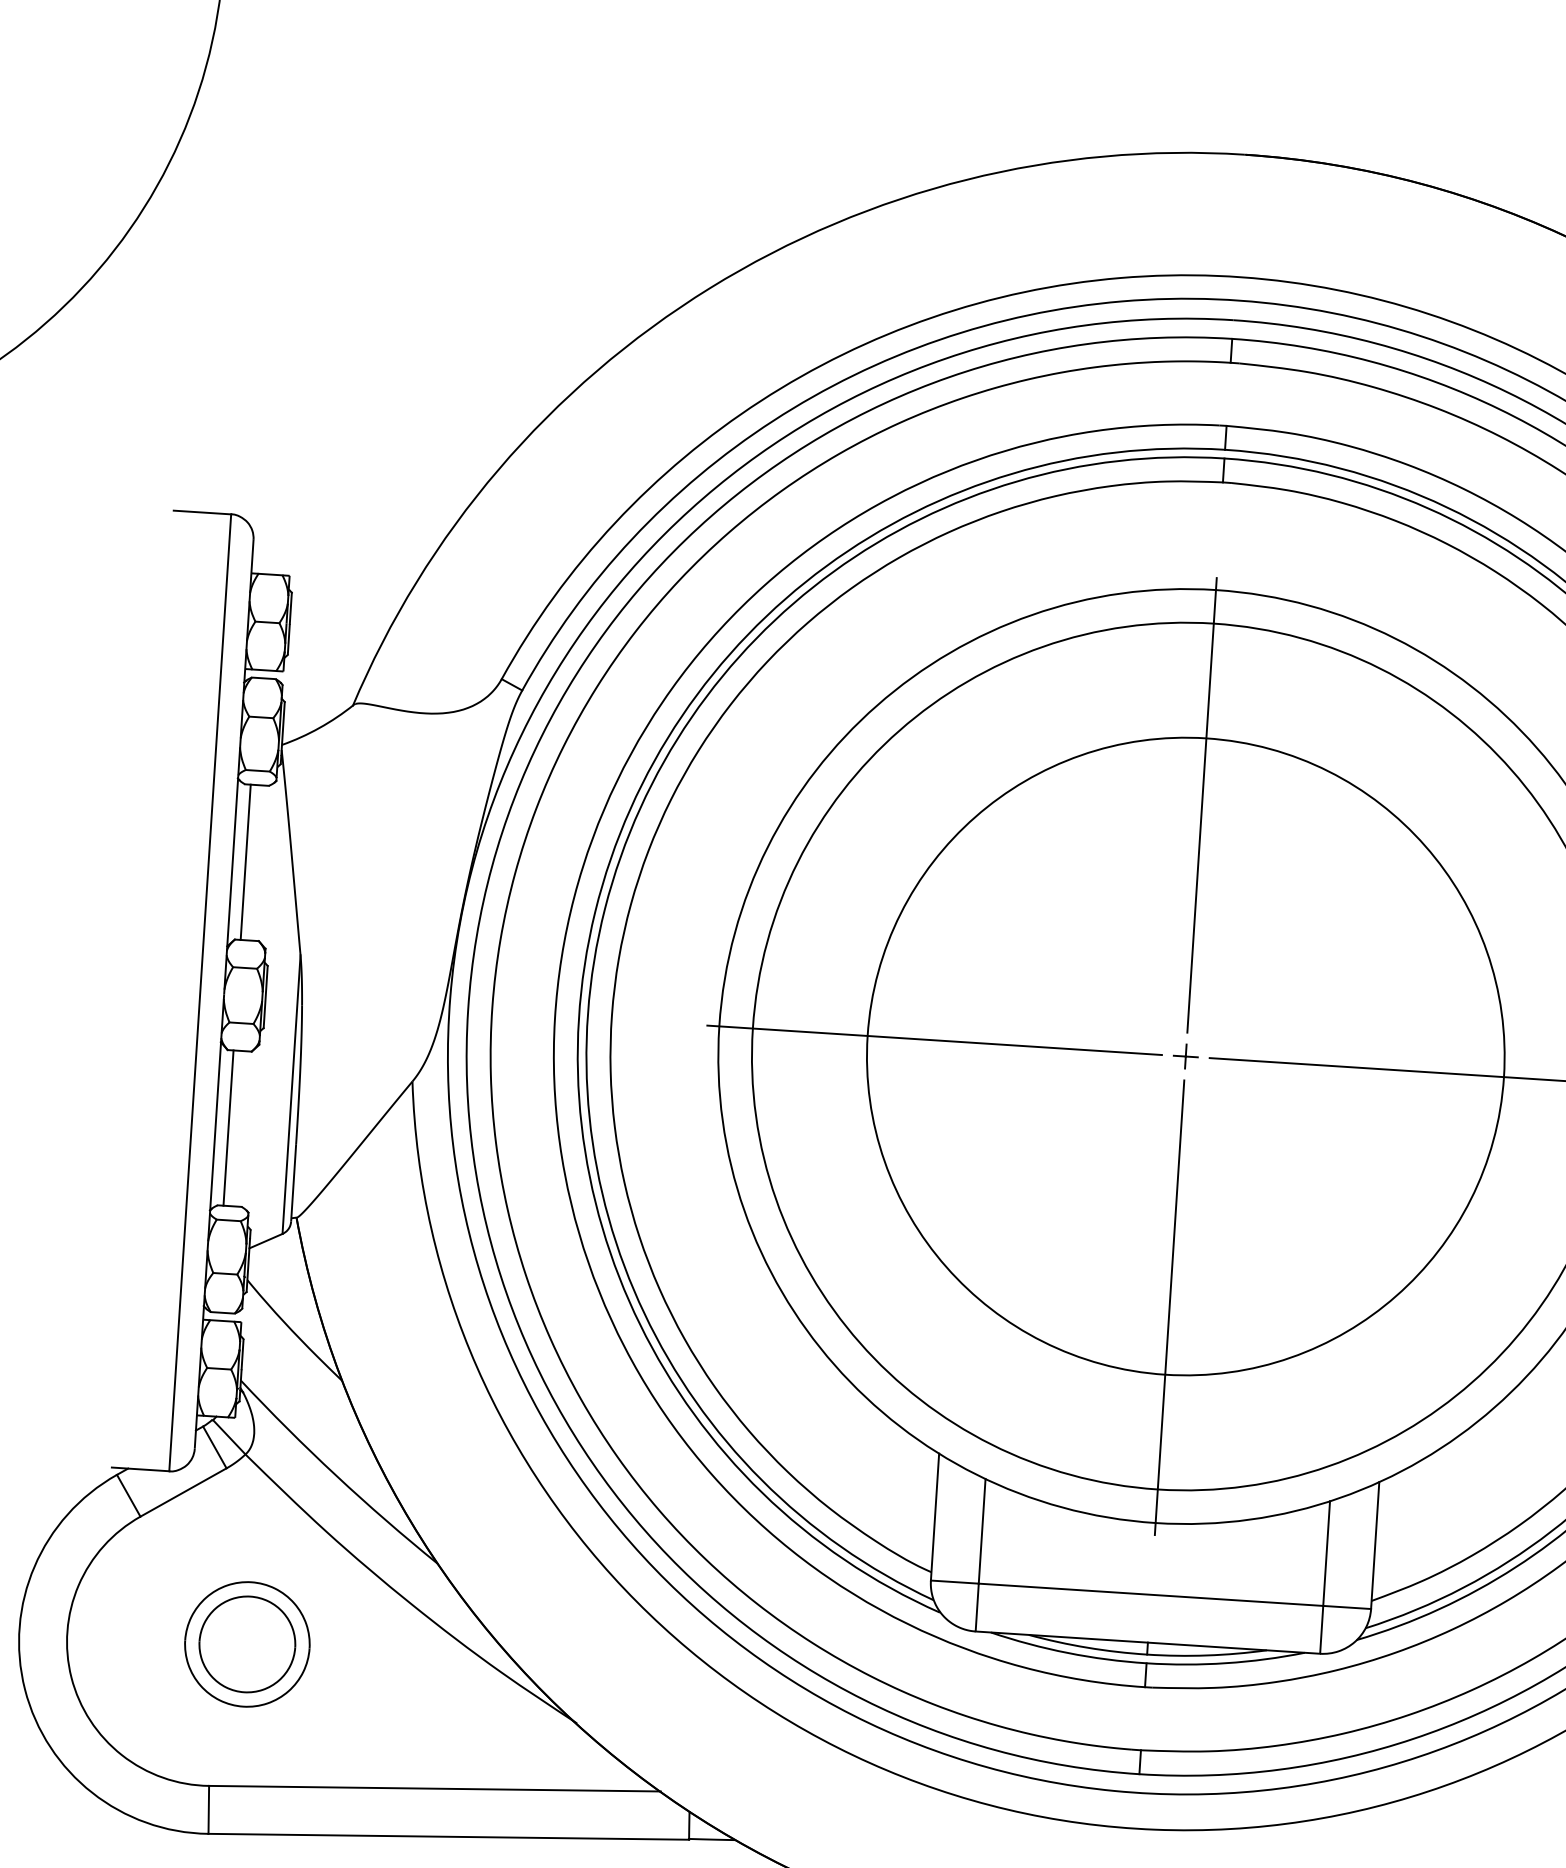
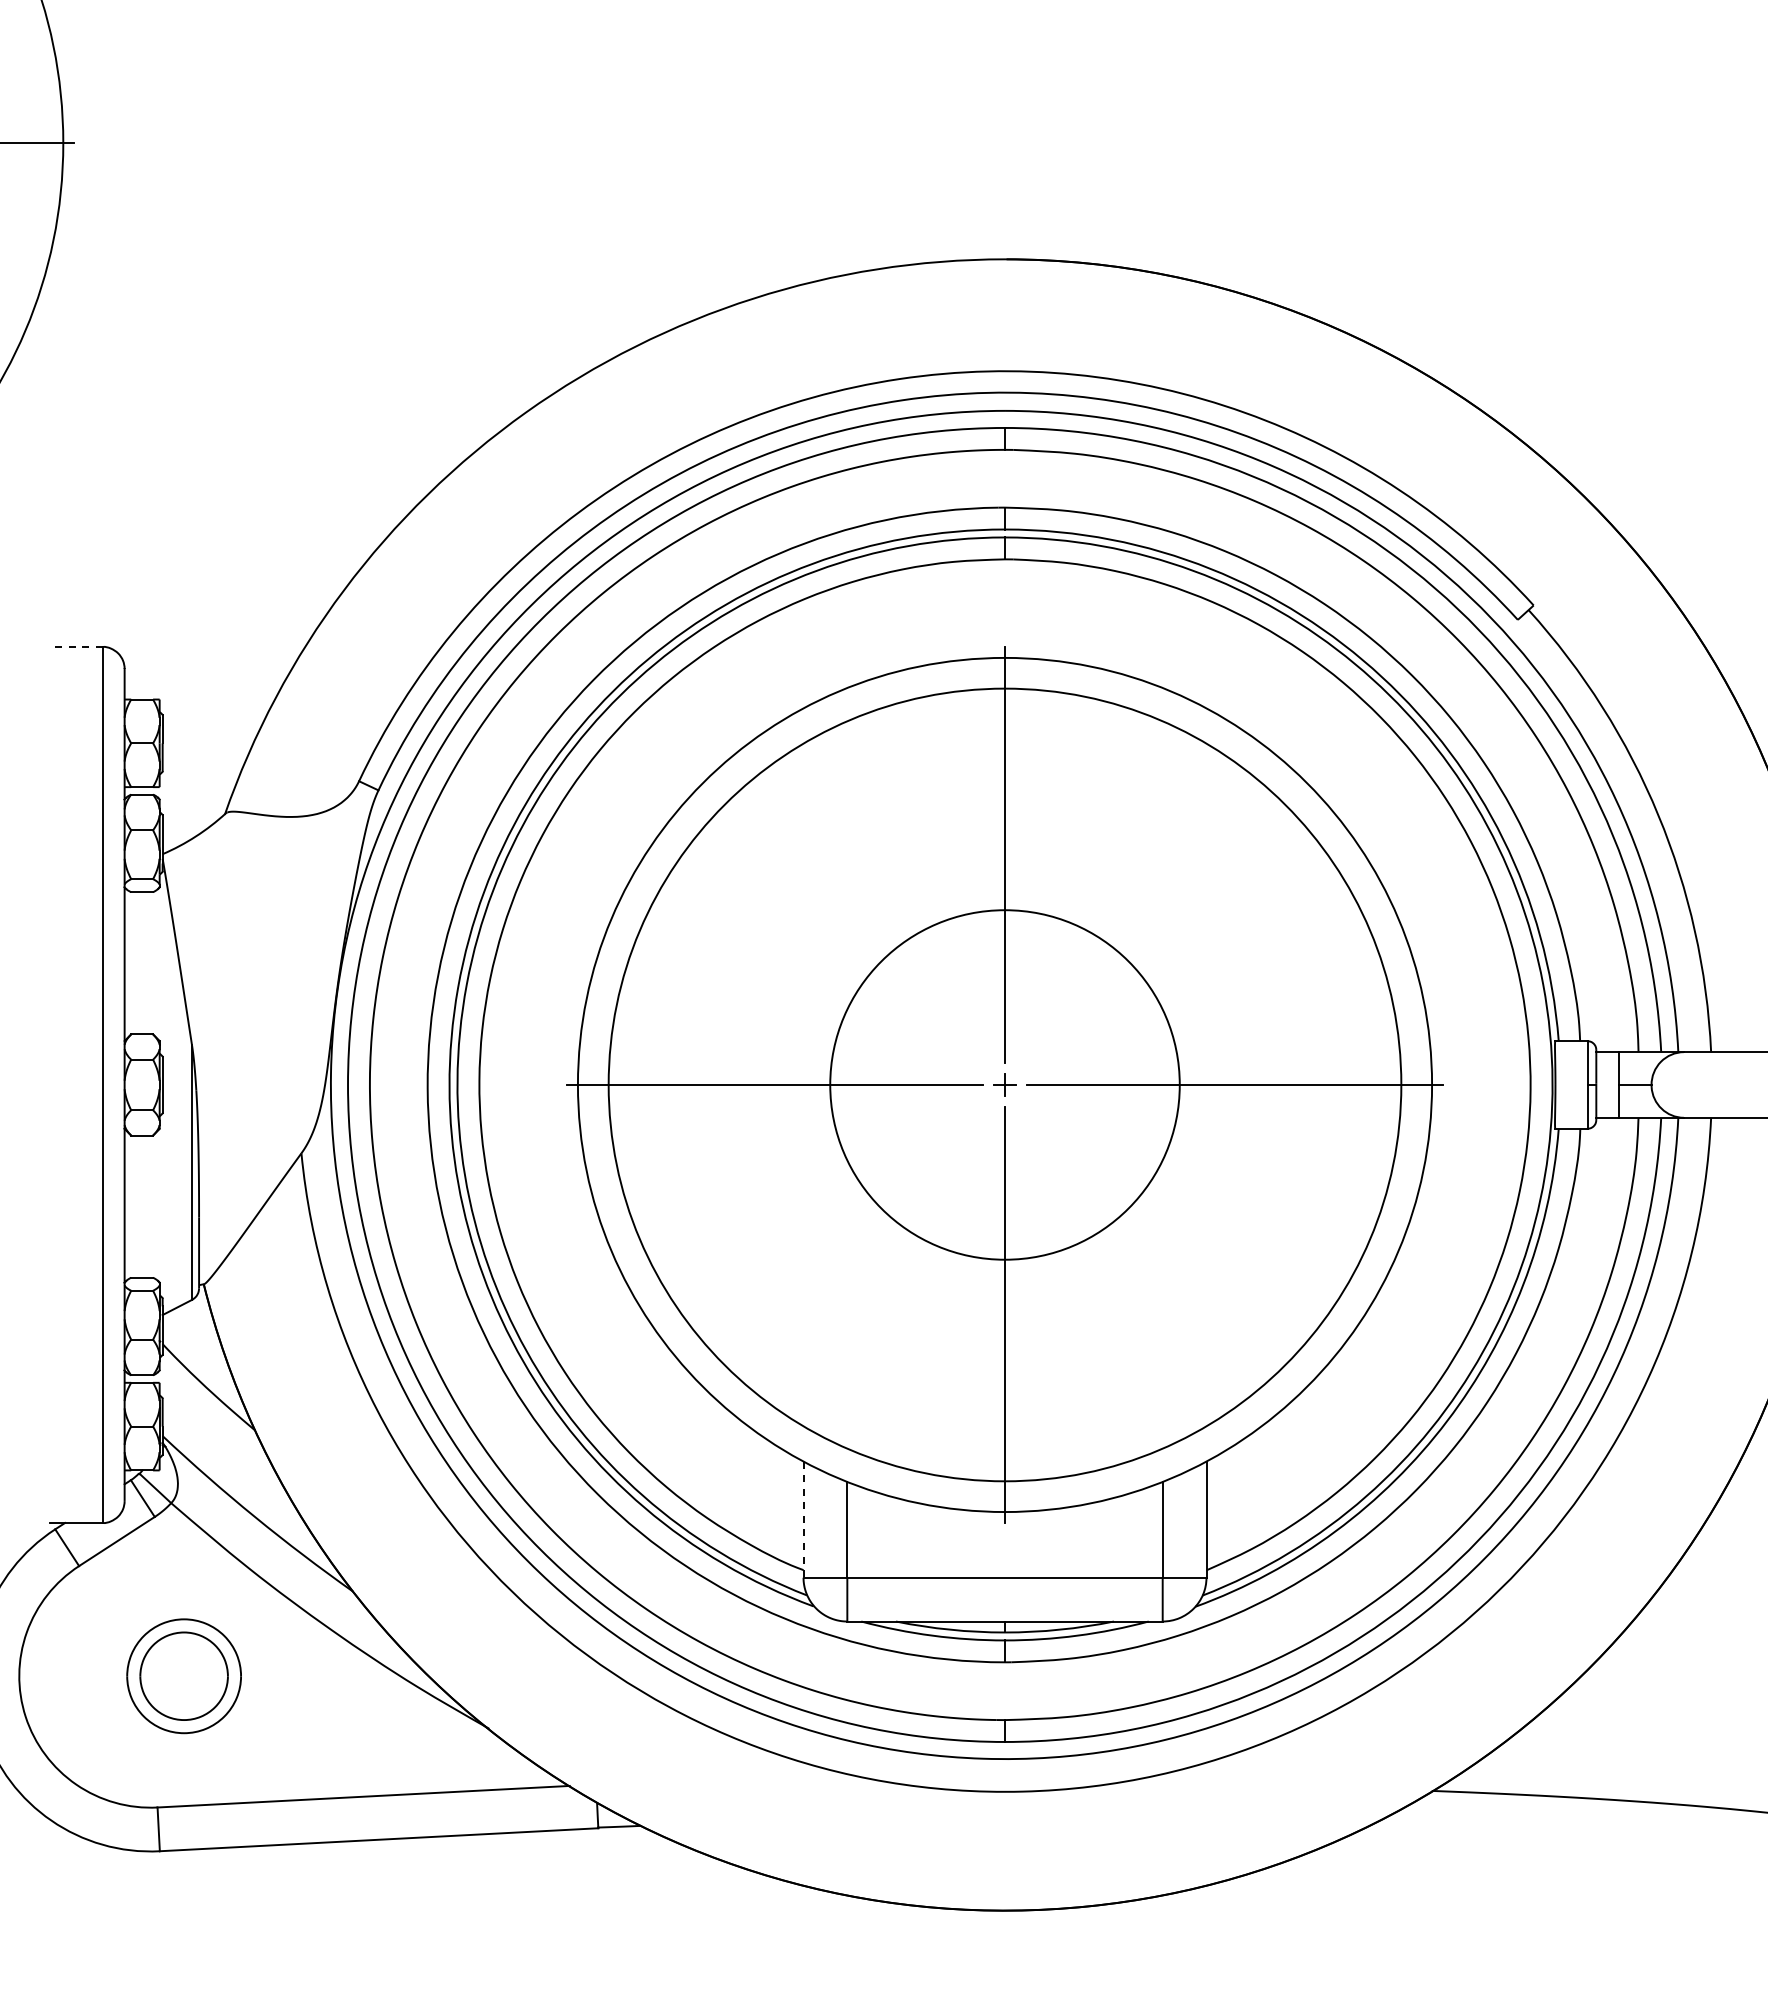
line: (201, 511) -> (75, 646), solid -> dashed
line: (245, 862) -> (136, 963), removed
circle: (1185, 1055) -> (1004, 1084), size x0.6
line: (228, 1127) -> (136, 1206), removed
line: (934, 1518) -> (803, 1520), solid -> dashed

